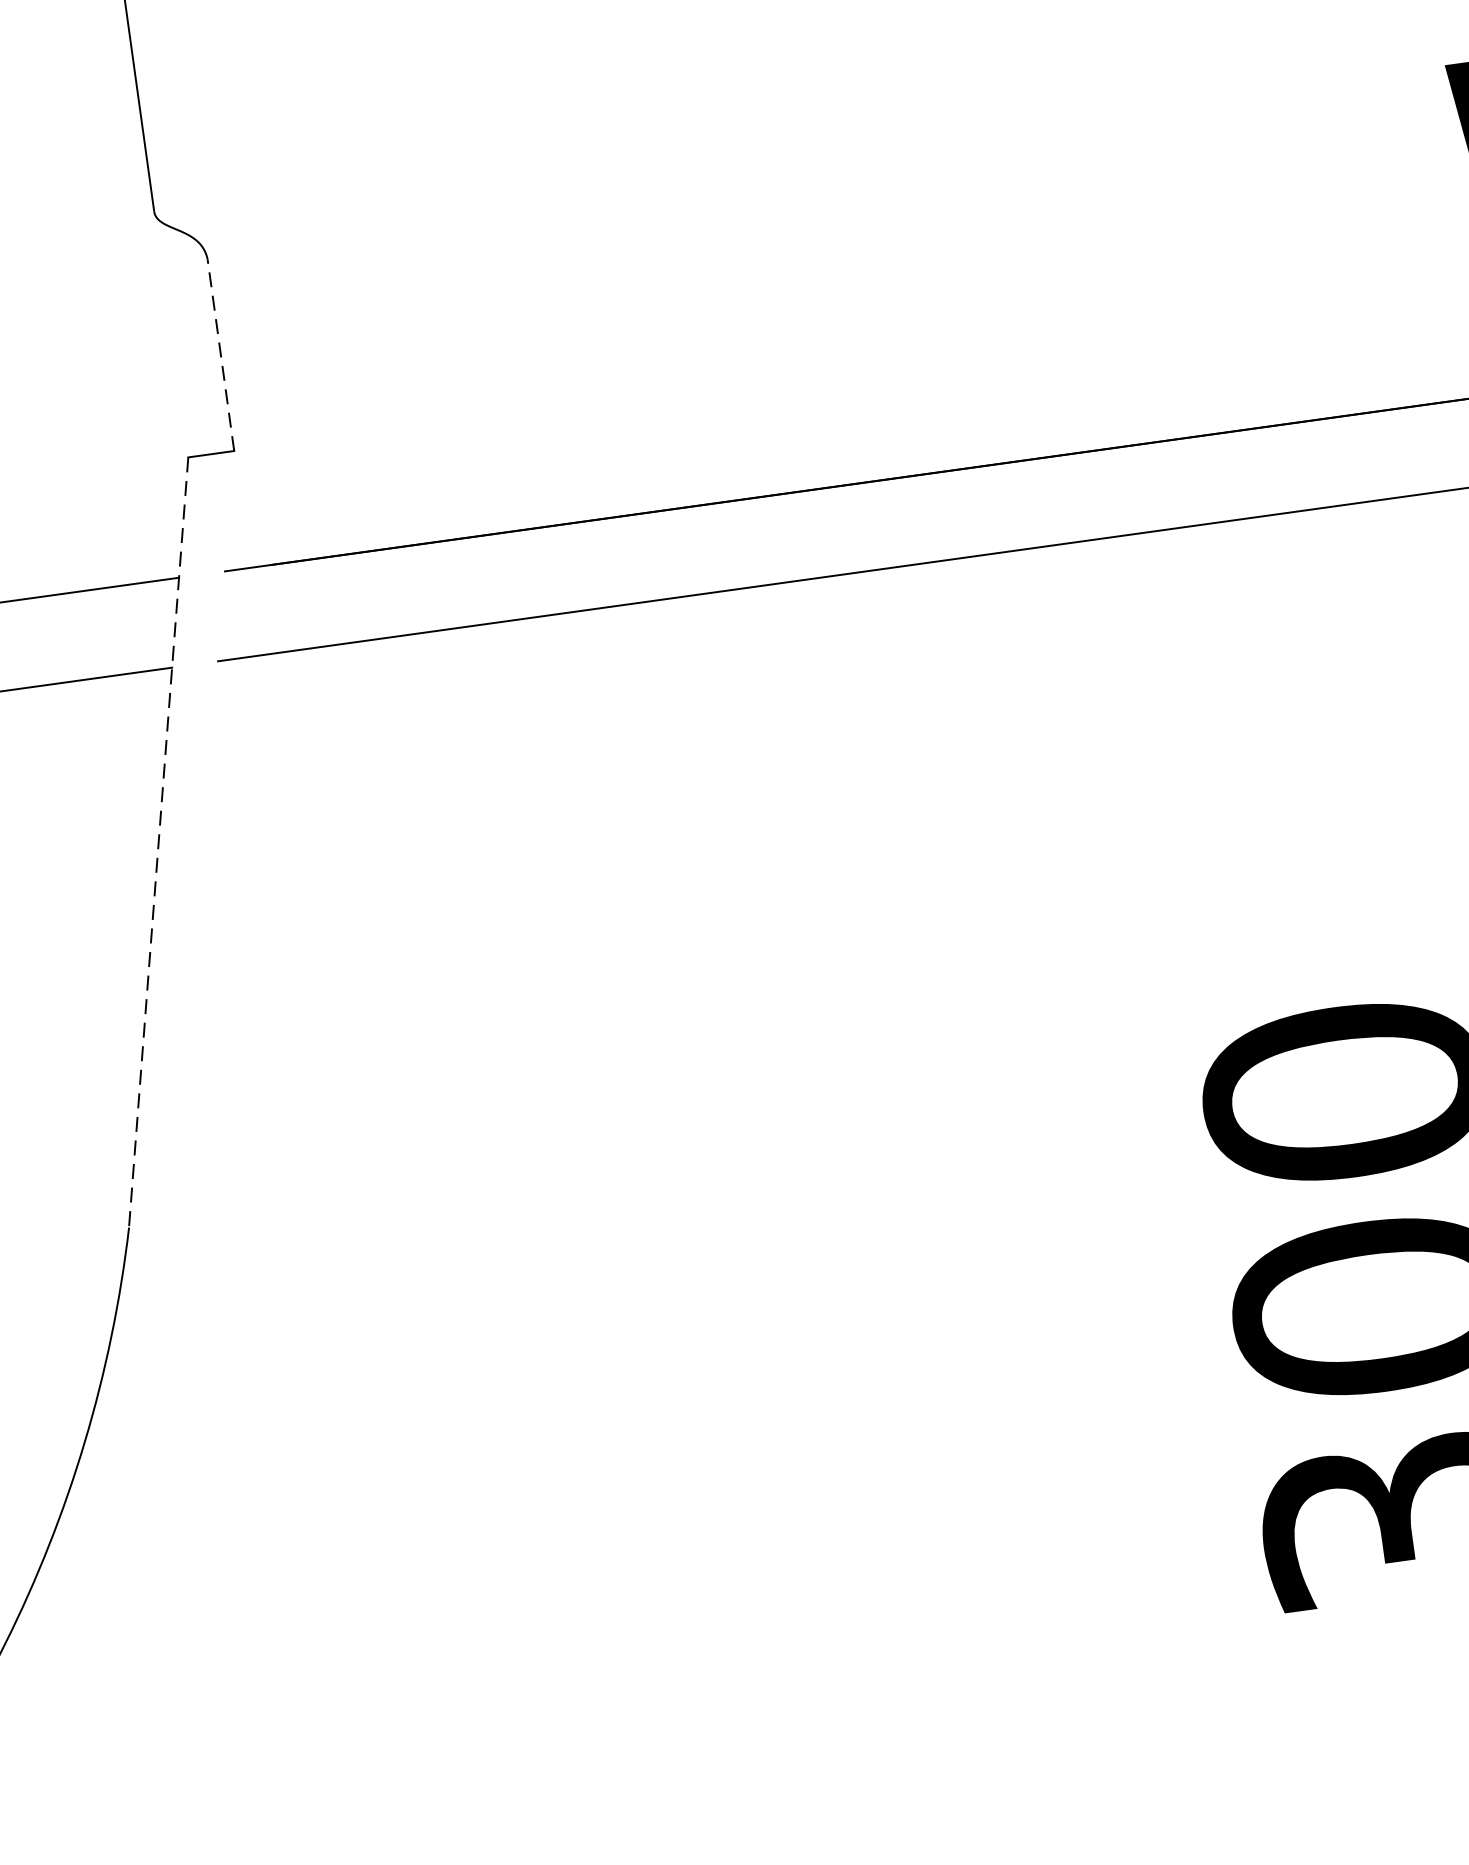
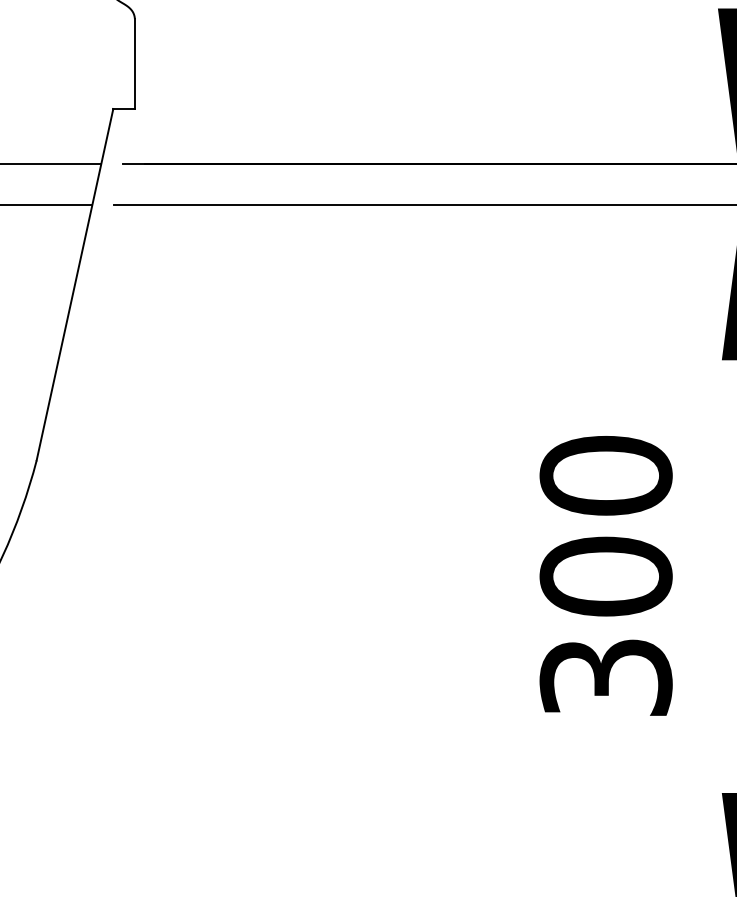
line: (220, 356) -> (134, 64), dashed -> solid
line: (159, 841) -> (75, 284), dashed -> solid

